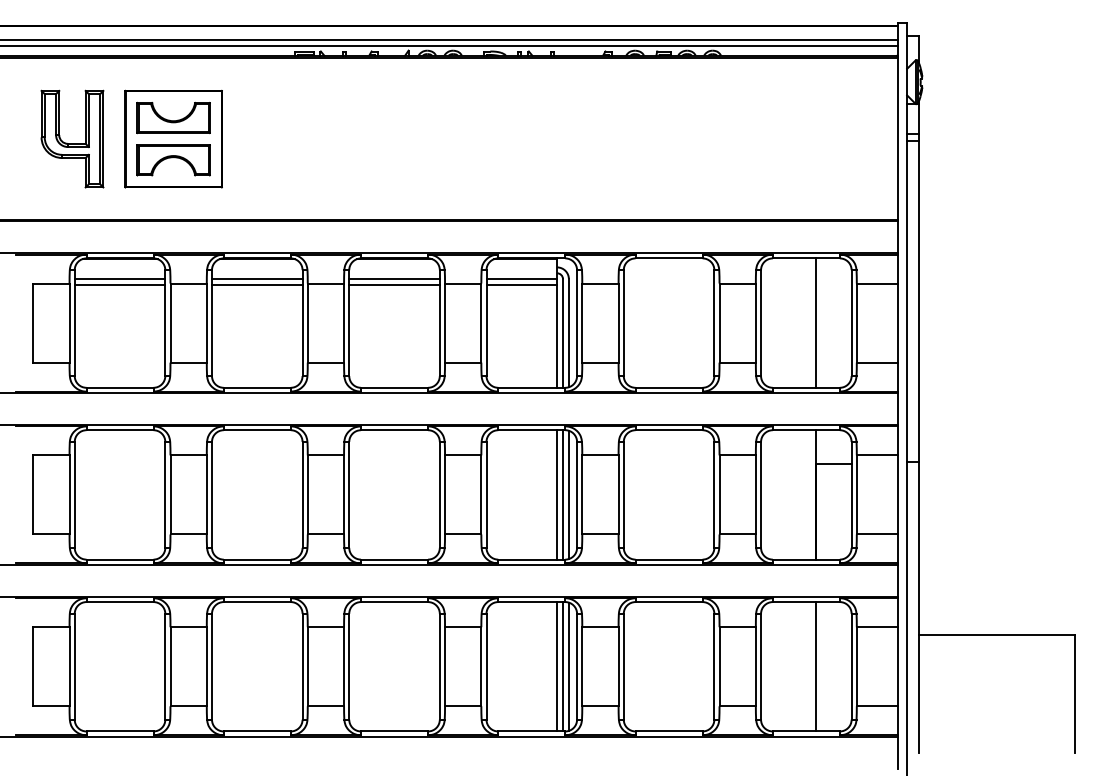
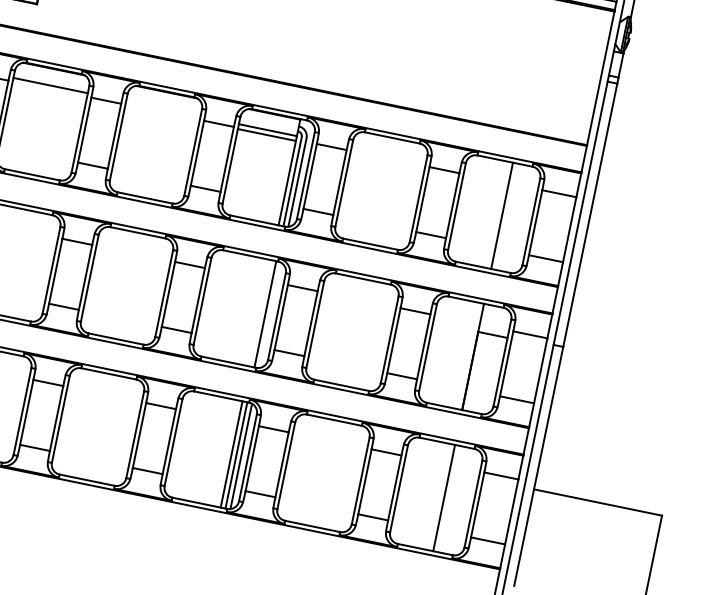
line: (394, 279) -> (163, 108), removed
line: (257, 285) -> (49, 90), removed
line: (394, 285) -> (162, 113), removed
line: (557, 494) -> (260, 313), removed
line: (568, 494) -> (269, 314), removed

